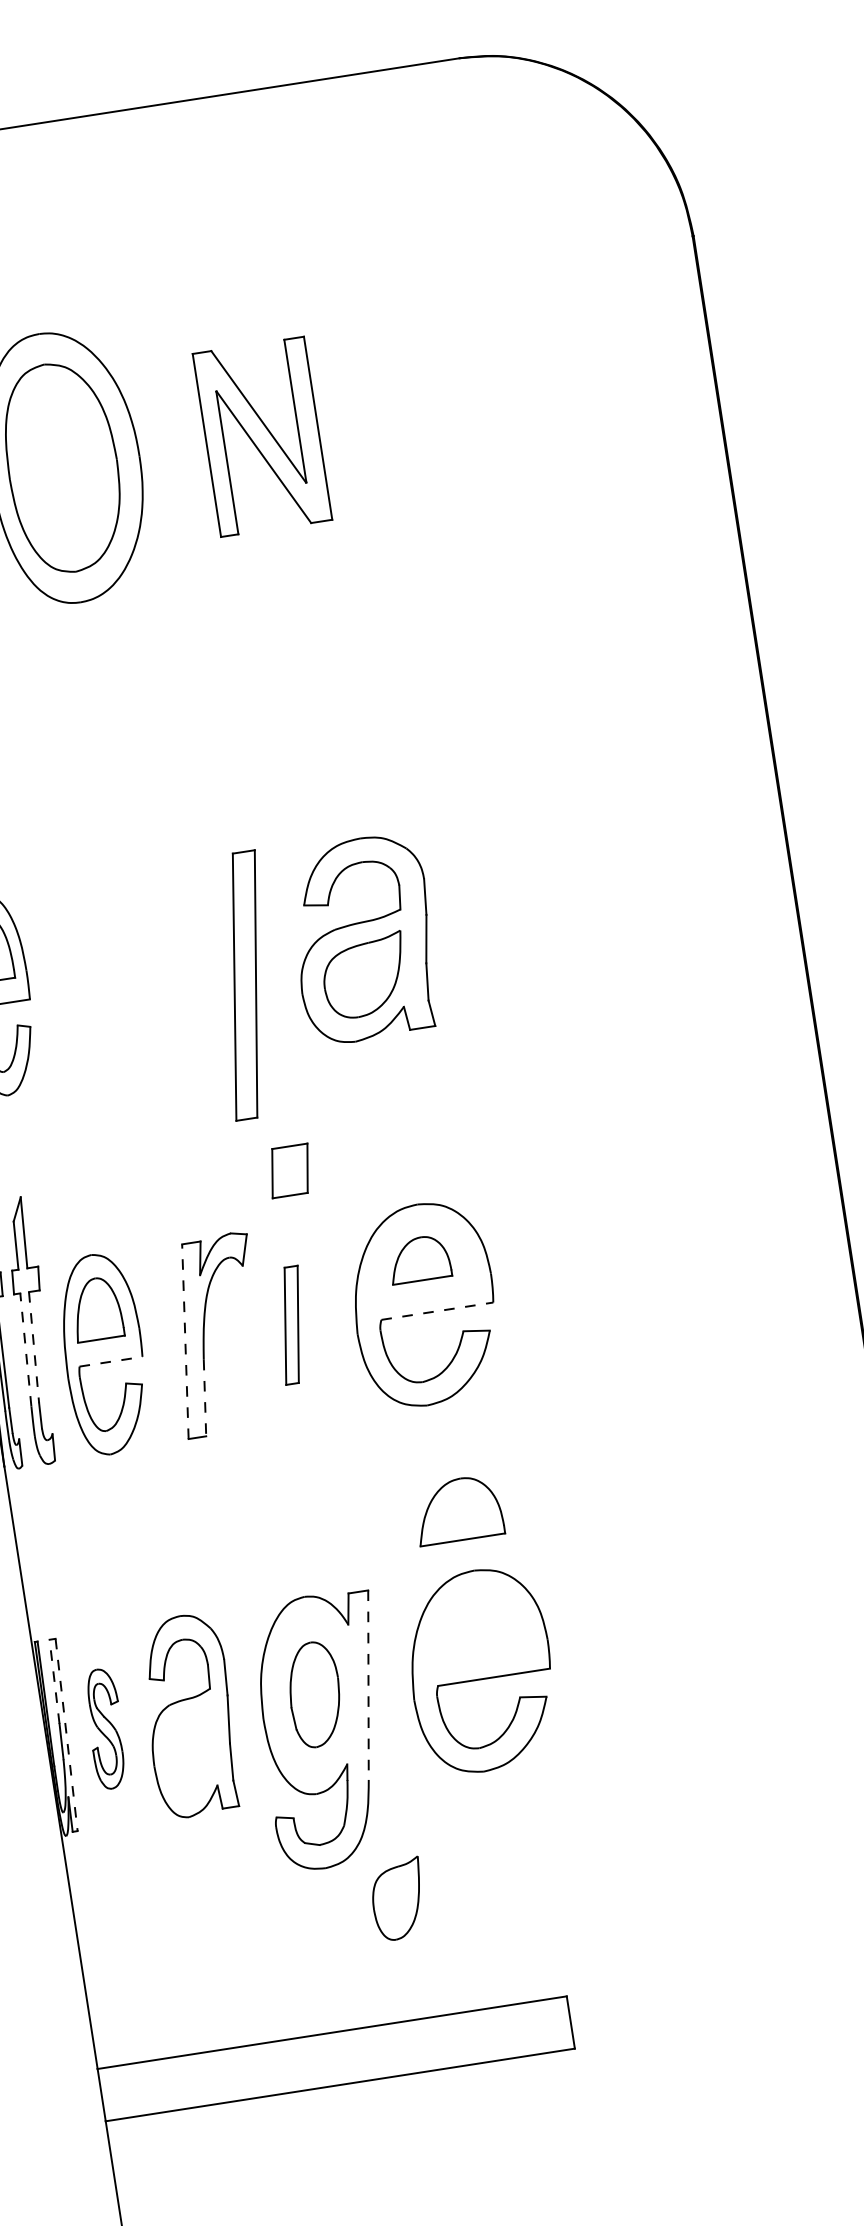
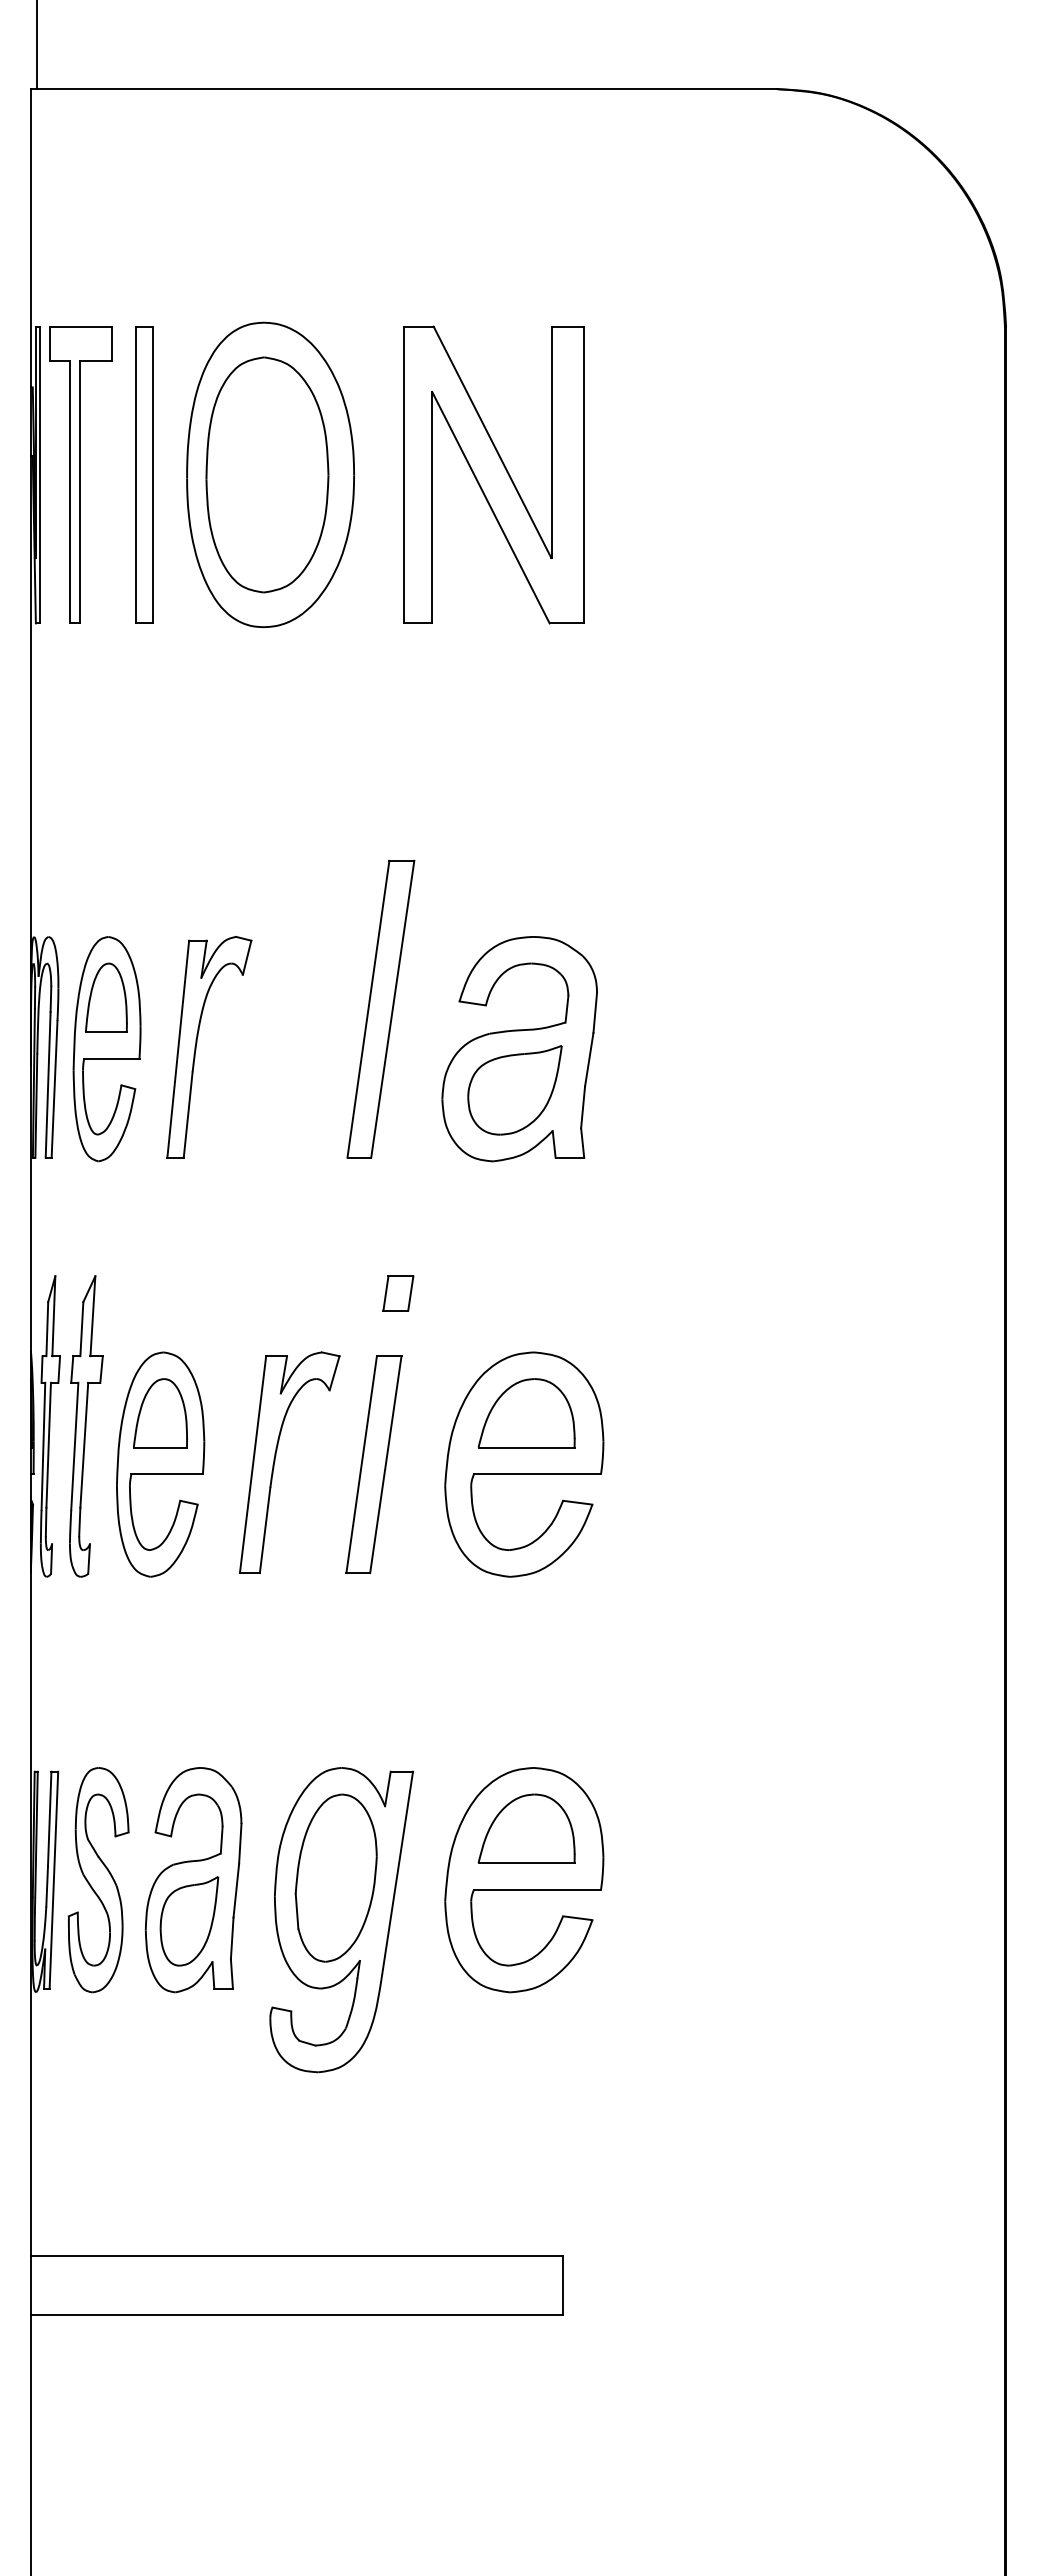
part: (262, 436) -> (493, 474), size x1.43
part: (79, 978) -> (197, 1043), added
part: (245, 984) -> (380, 1008), moved
part: (290, 1171) -> (398, 1293), size x0.62
part: (419, 1259) -> (526, 1413), size x1.43
line: (437, 1311) -> (537, 1474), dashed -> solid
part: (291, 1325) -> (373, 1464), size x1.67
line: (185, 1341) -> (253, 1464), dashed -> solid
line: (34, 1347) -> (84, 1445), dashed -> solid
line: (25, 1350) -> (74, 1446), dashed -> solid
line: (111, 1362) -> (167, 1474), dashed -> solid
line: (205, 1398) -> (265, 1530), dashed -> solid
part: (458, 1509) -> (526, 1828), moved
line: (54, 1682) -> (49, 1819), dashed -> solid
line: (368, 1685) -> (396, 1877), dashed -> solid
part: (314, 1694) -> (335, 1877), size x1.43
part: (105, 1729) -> (98, 1880), size x1.67
line: (66, 1735) -> (53, 1880), dashed -> solid
part: (398, 1899) -> (189, 1921), moved

